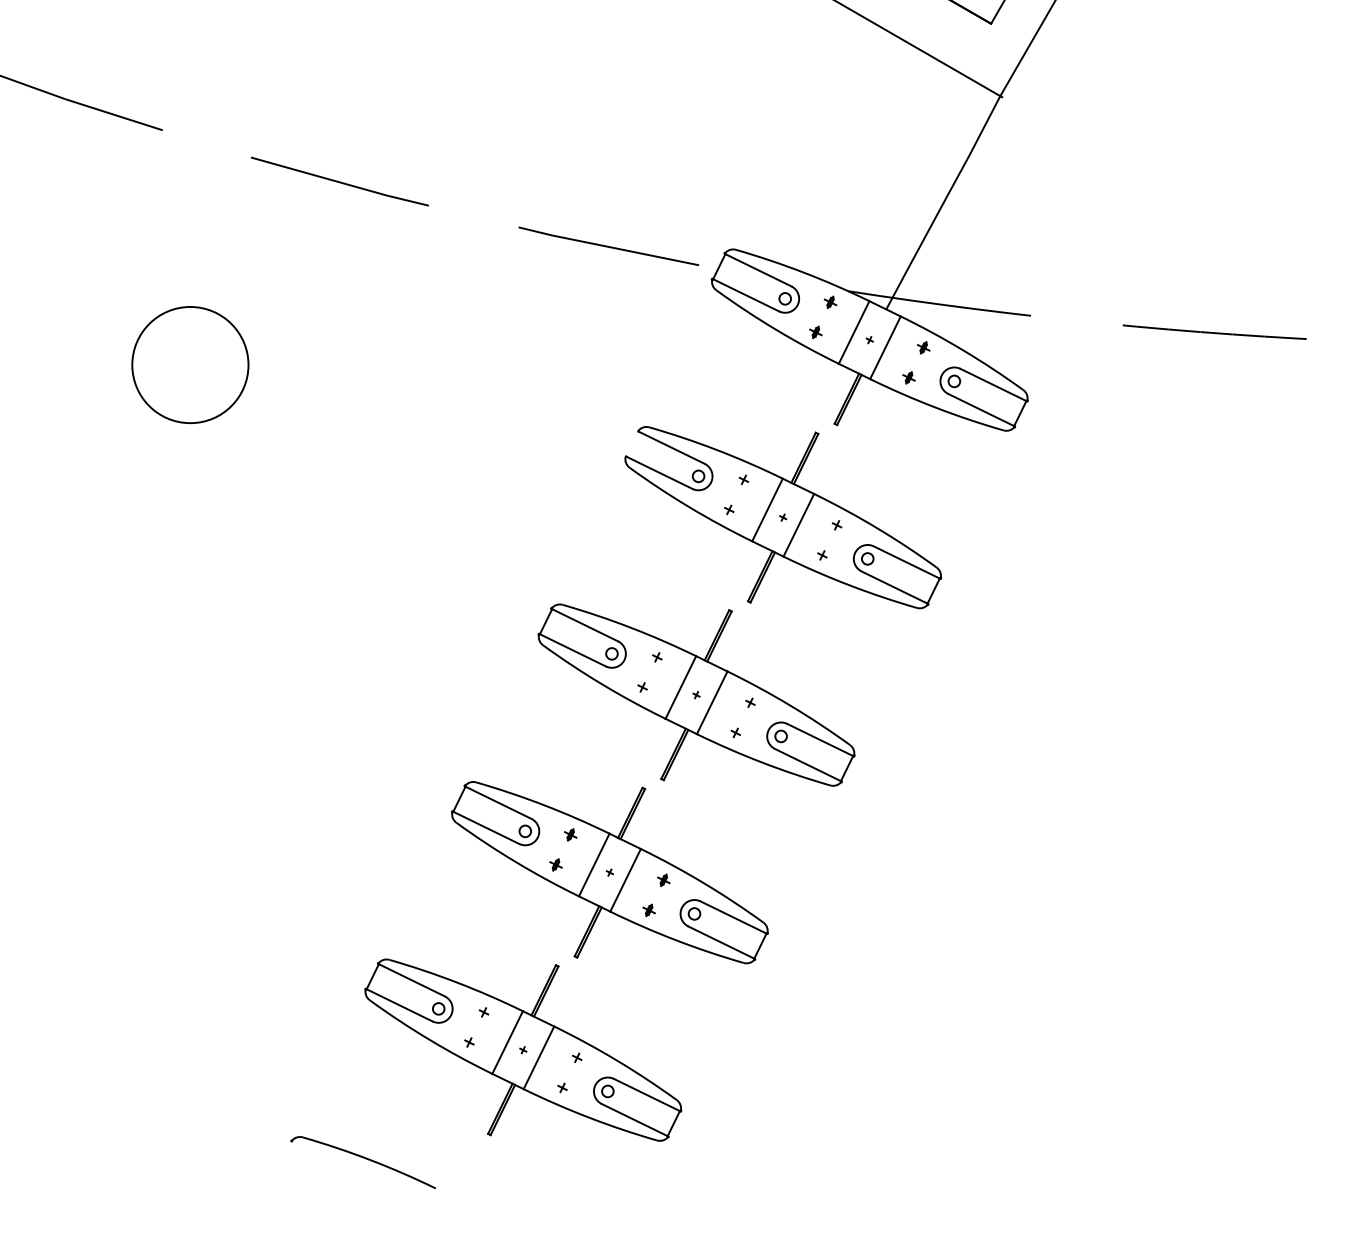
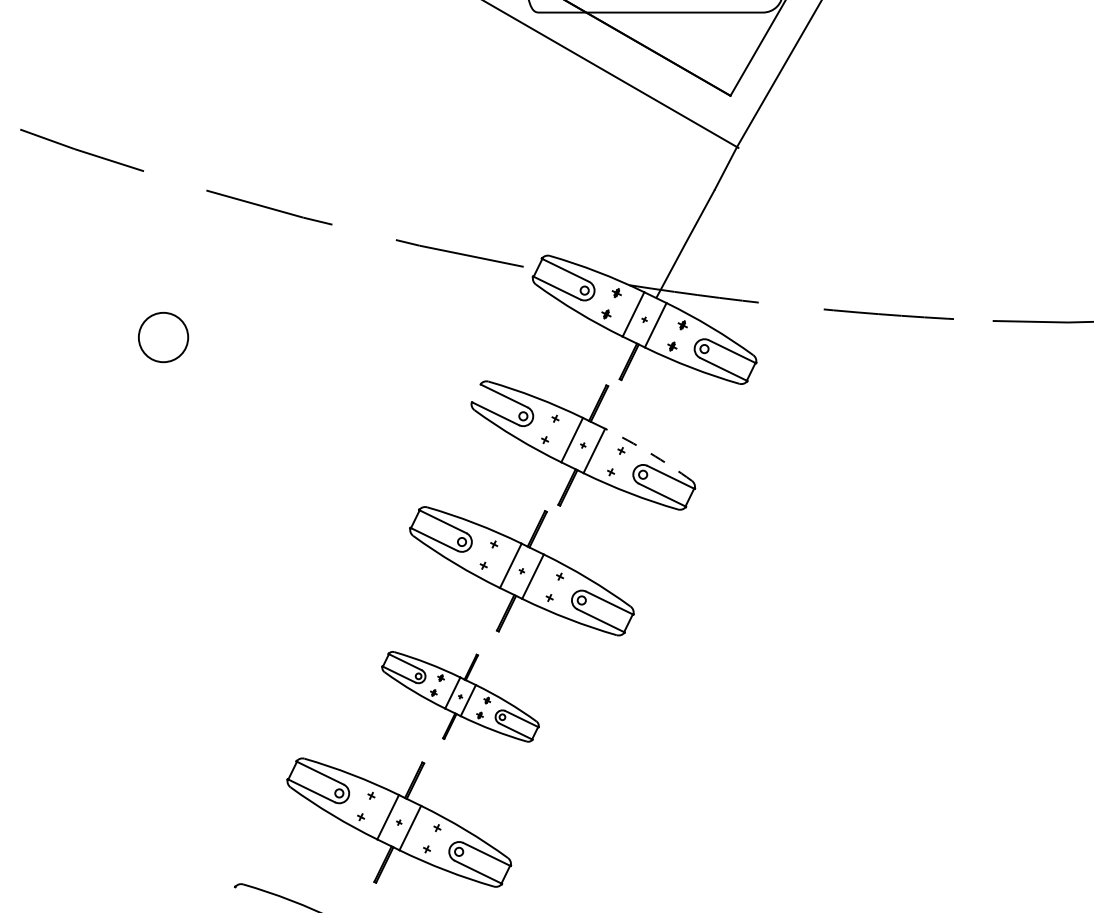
circle: (190, 365) -> (163, 337), size x0.6
arc: (876, 528) -> (649, 453), solid -> dashed
part: (609, 872) -> (460, 696), size x0.7

